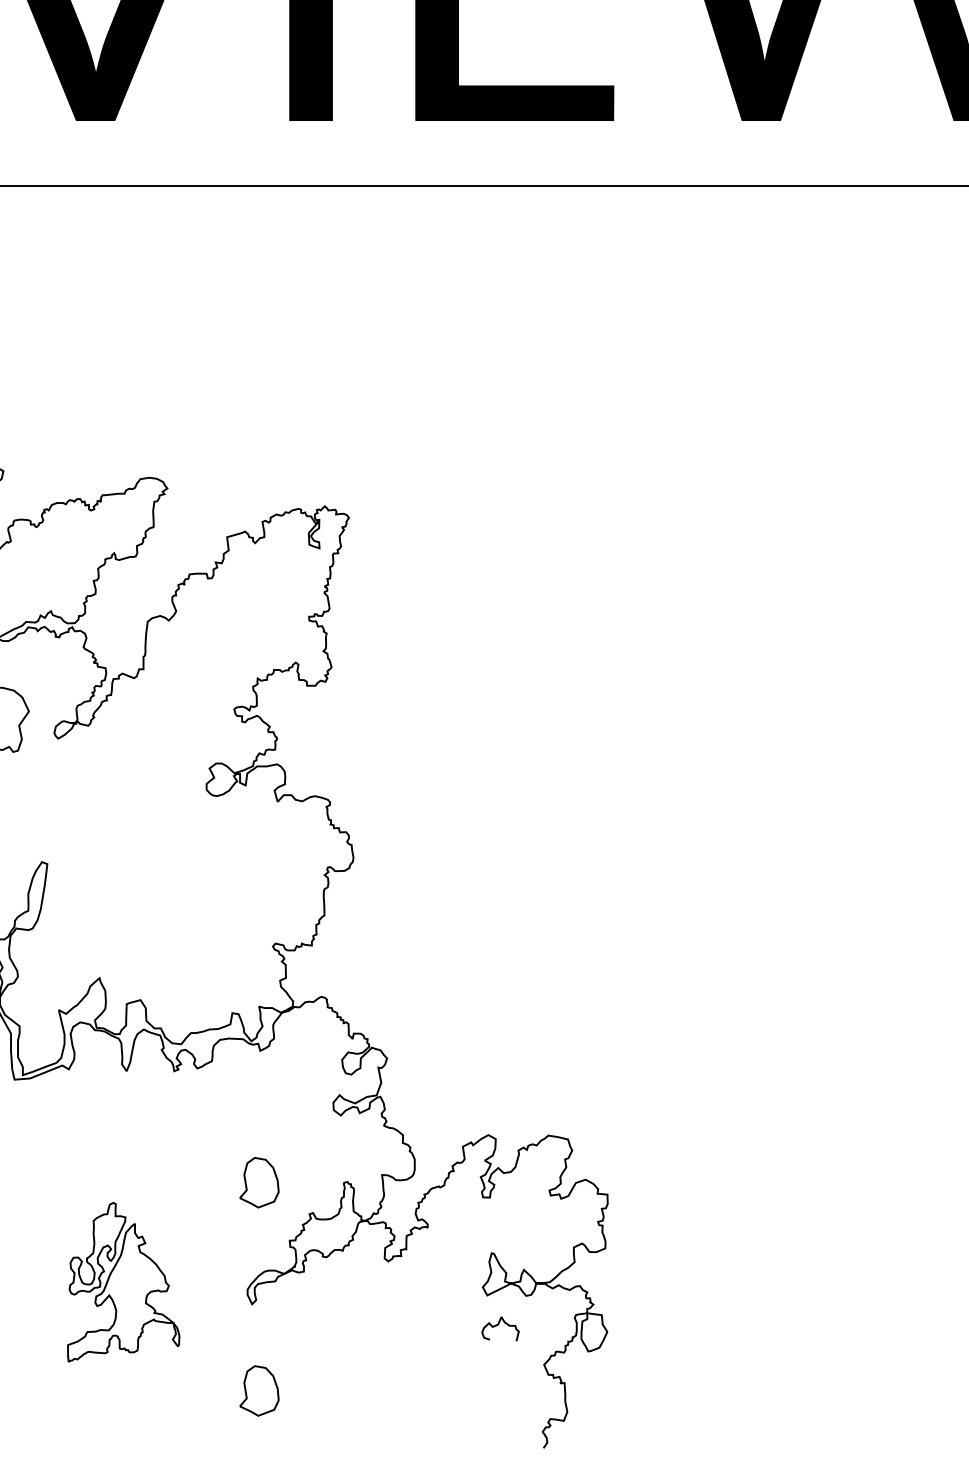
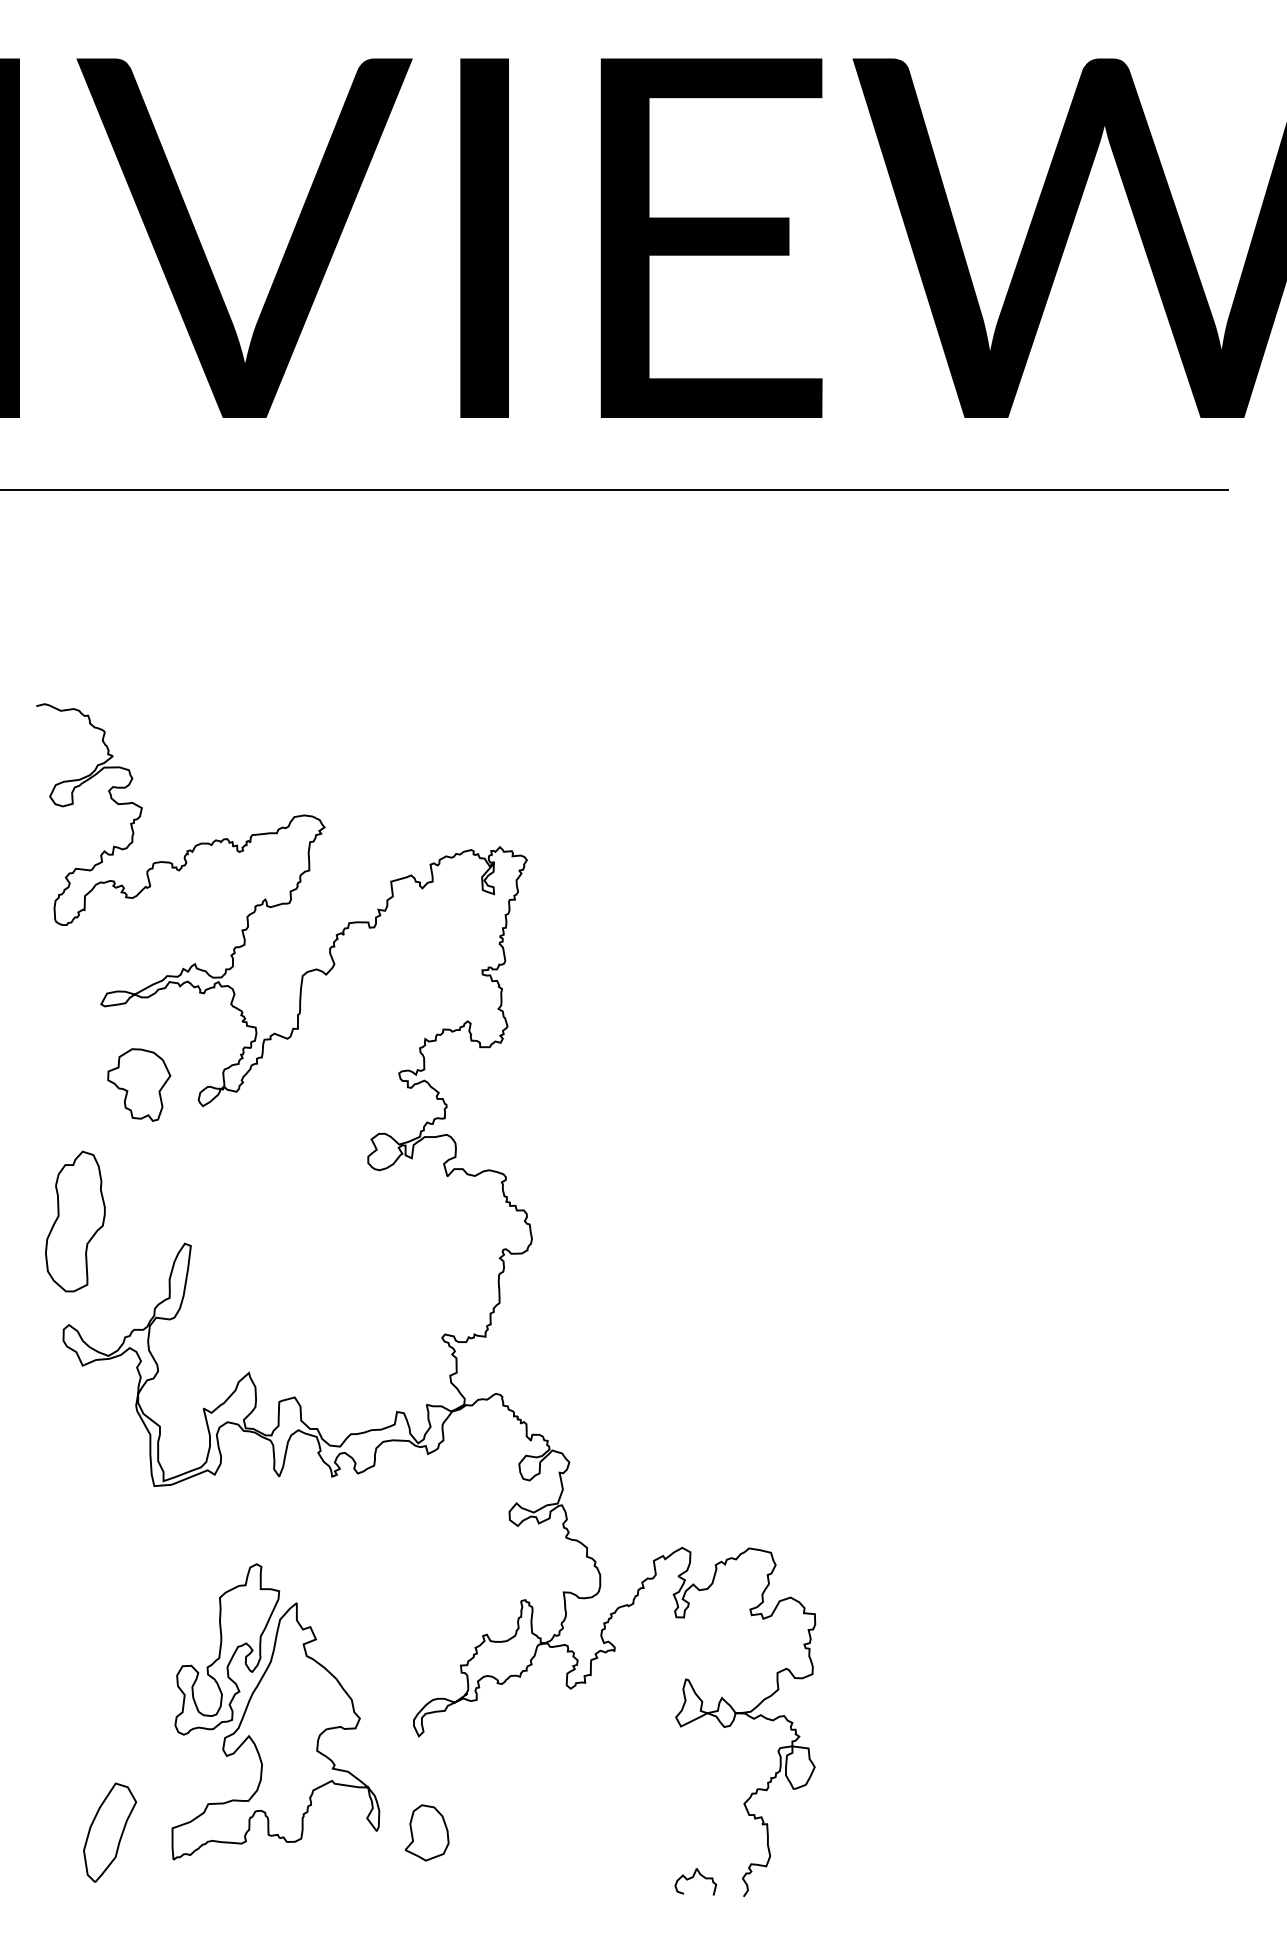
part: (259, 1182) -> (427, 1600), removed
part: (123, 1281) -> (275, 1711), size x1.67
curve: (497, 1325) -> (692, 1878), moved

